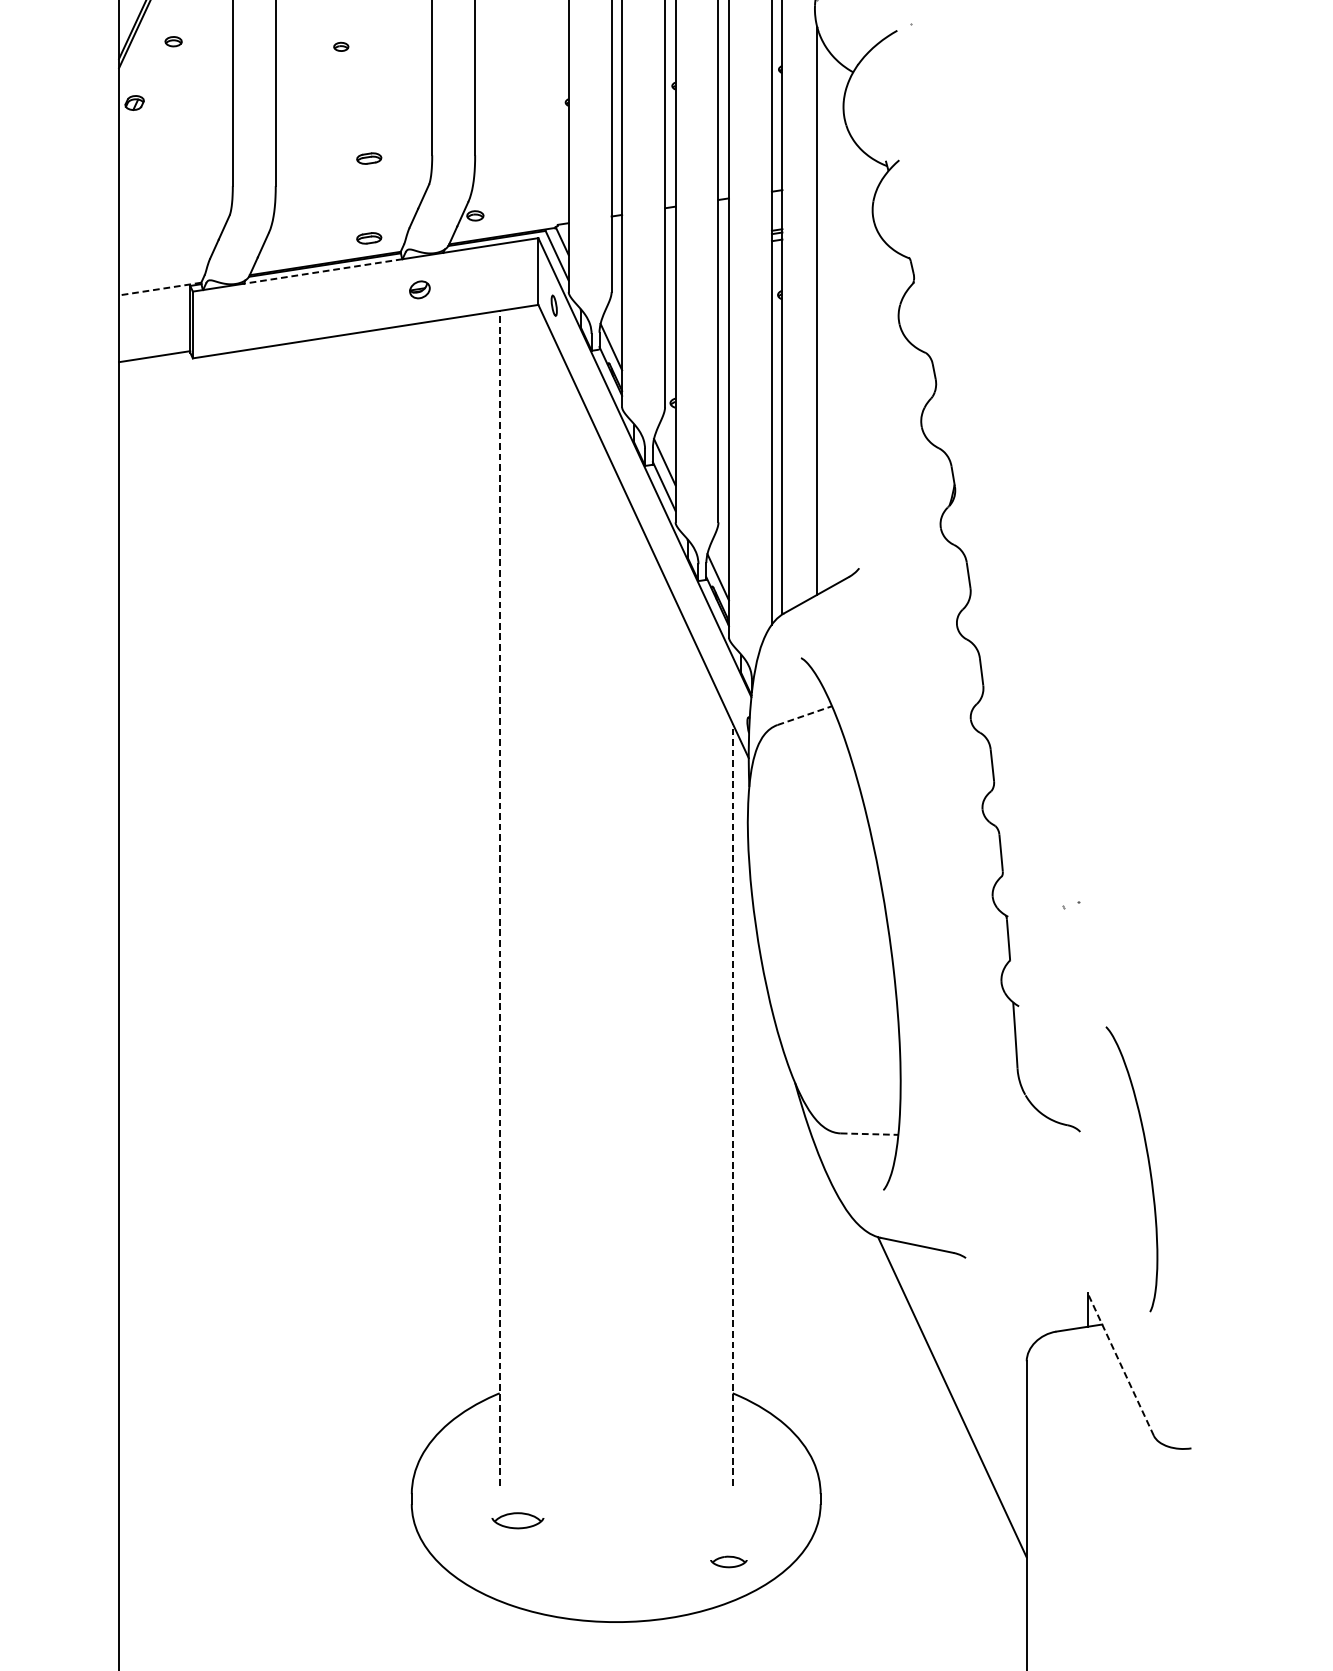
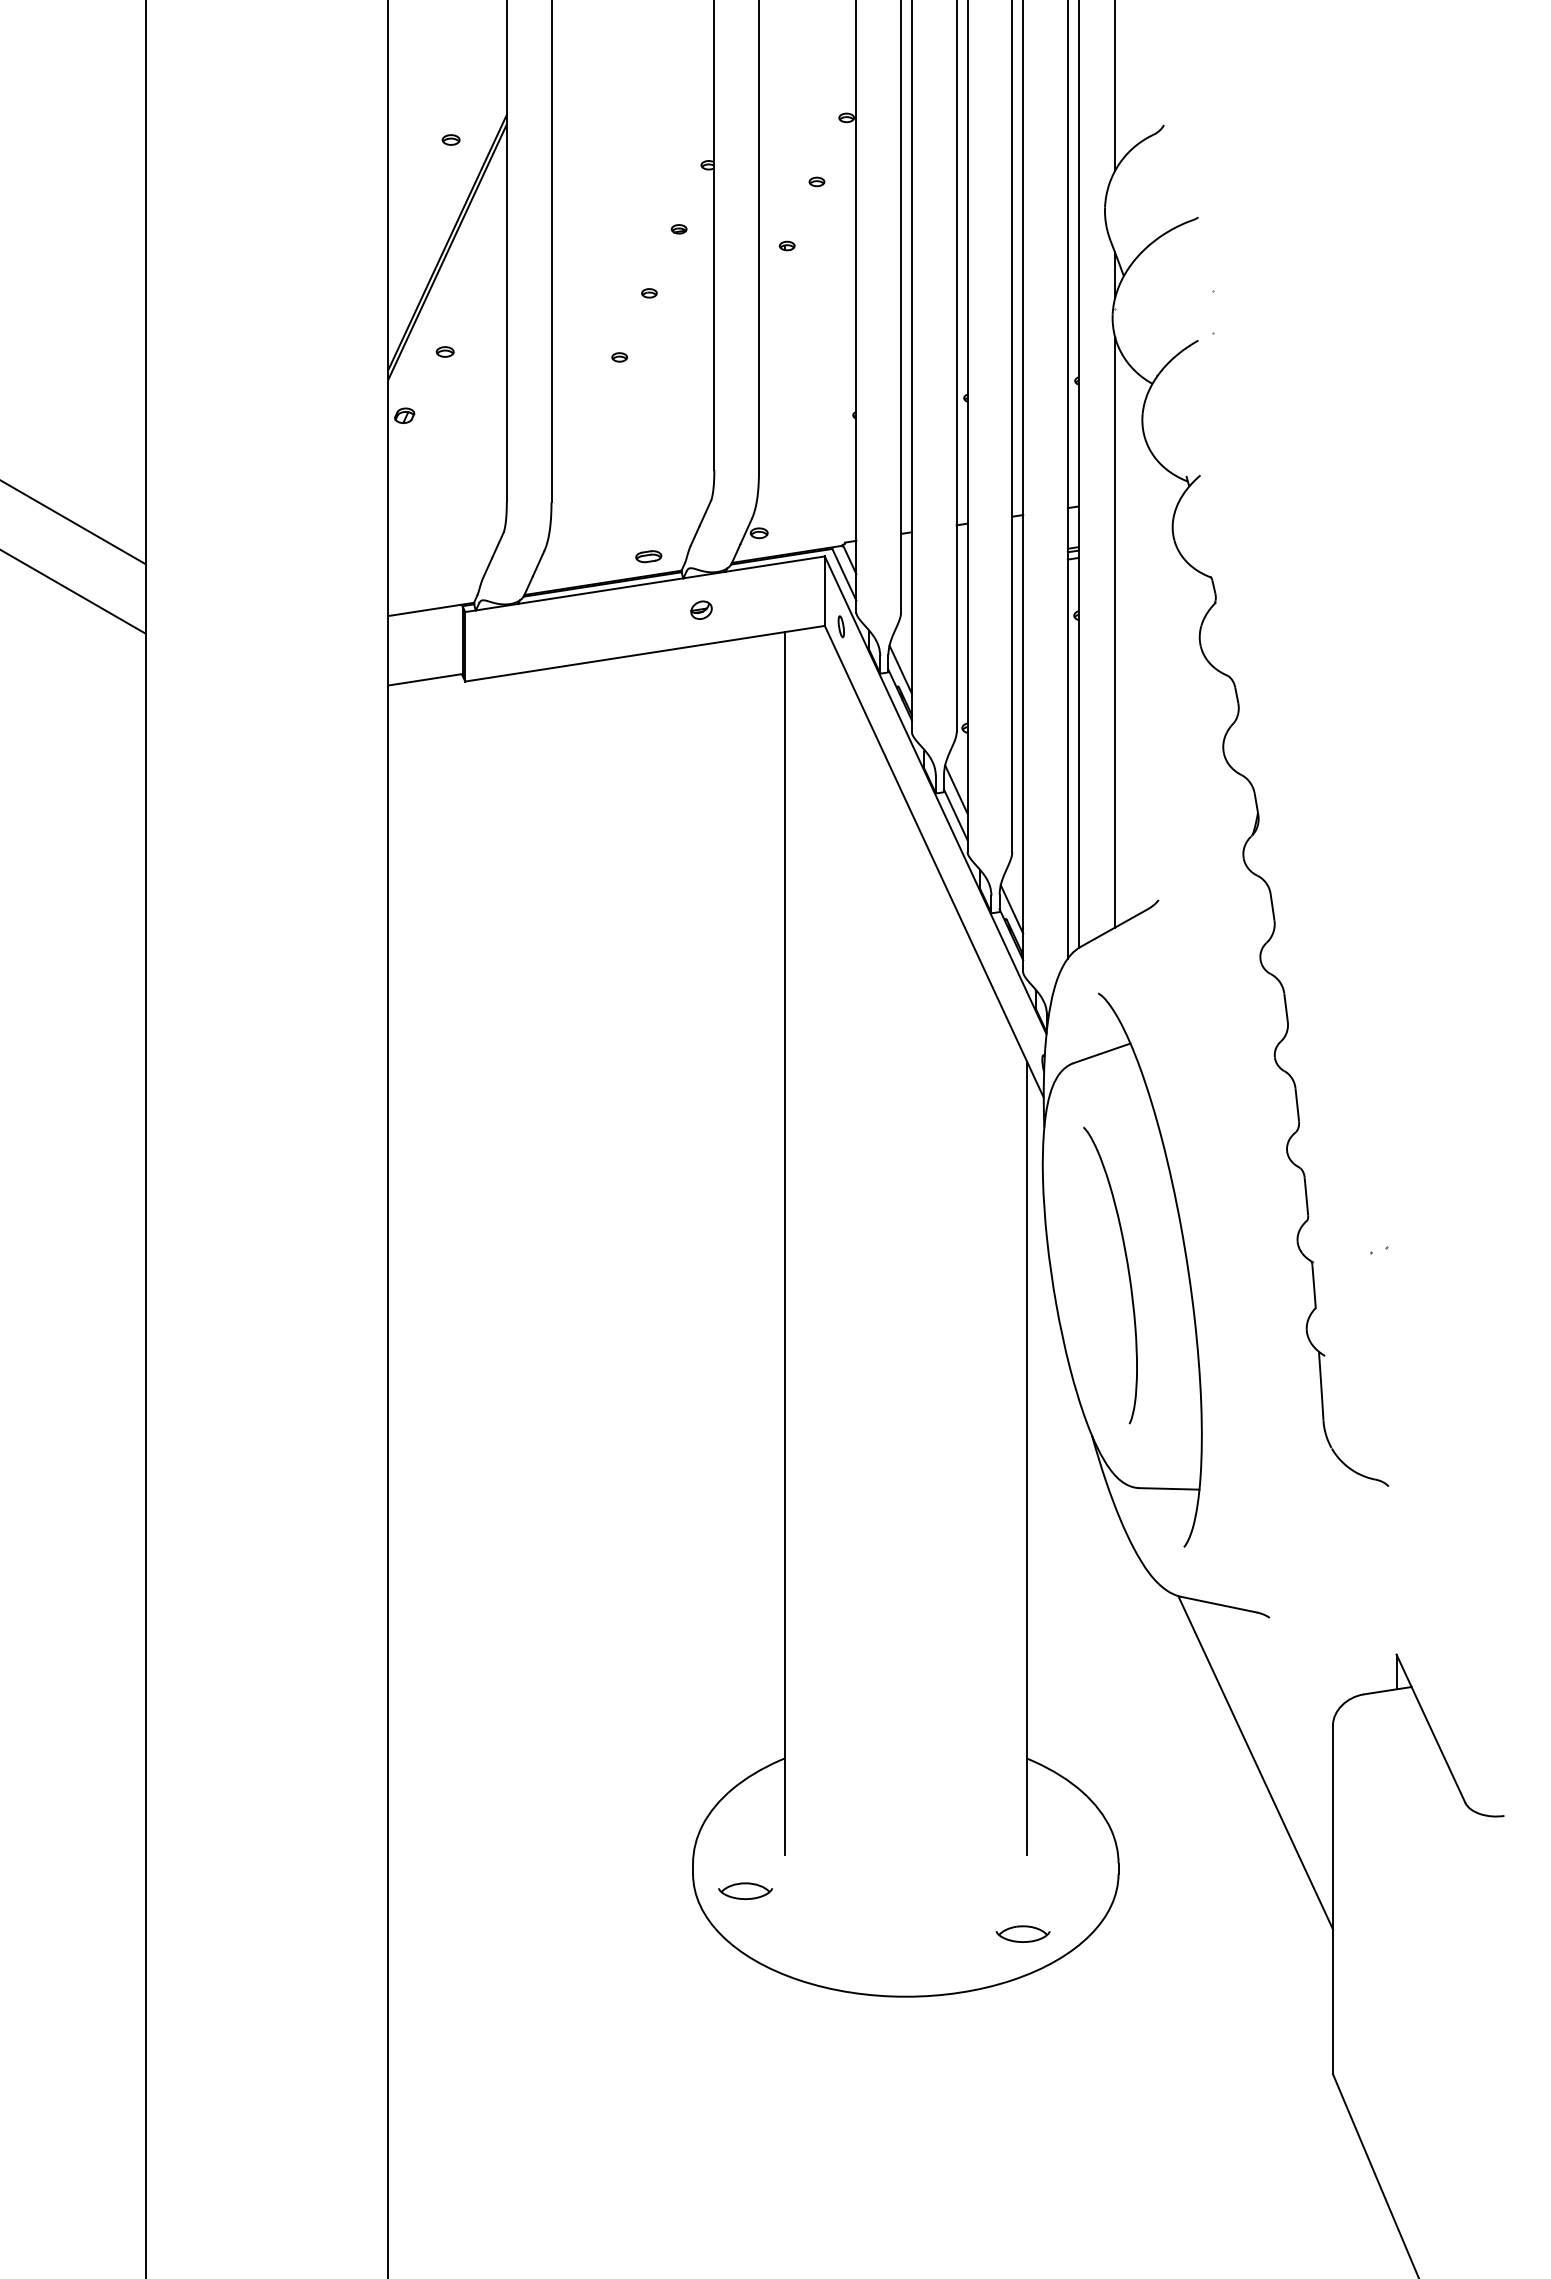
part: (368, 158) -> (648, 473), removed
line: (322, 271) -> (600, 591), dashed -> solid
line: (159, 289) -> (430, 609), dashed -> solid
line: (805, 715) -> (1102, 1053), dashed -> solid
line: (499, 897) -> (784, 1242), dashed -> solid
line: (733, 1104) -> (1027, 1458), dashed -> solid
line: (870, 1133) -> (1170, 1488), dashed -> solid
curve: (1148, 1164) -> (1127, 1270), moved
line: (1120, 1364) -> (1430, 1728), dashed -> solid
part: (517, 1521) -> (745, 1891), moved
part: (728, 1561) -> (1022, 1933), size x1.43

